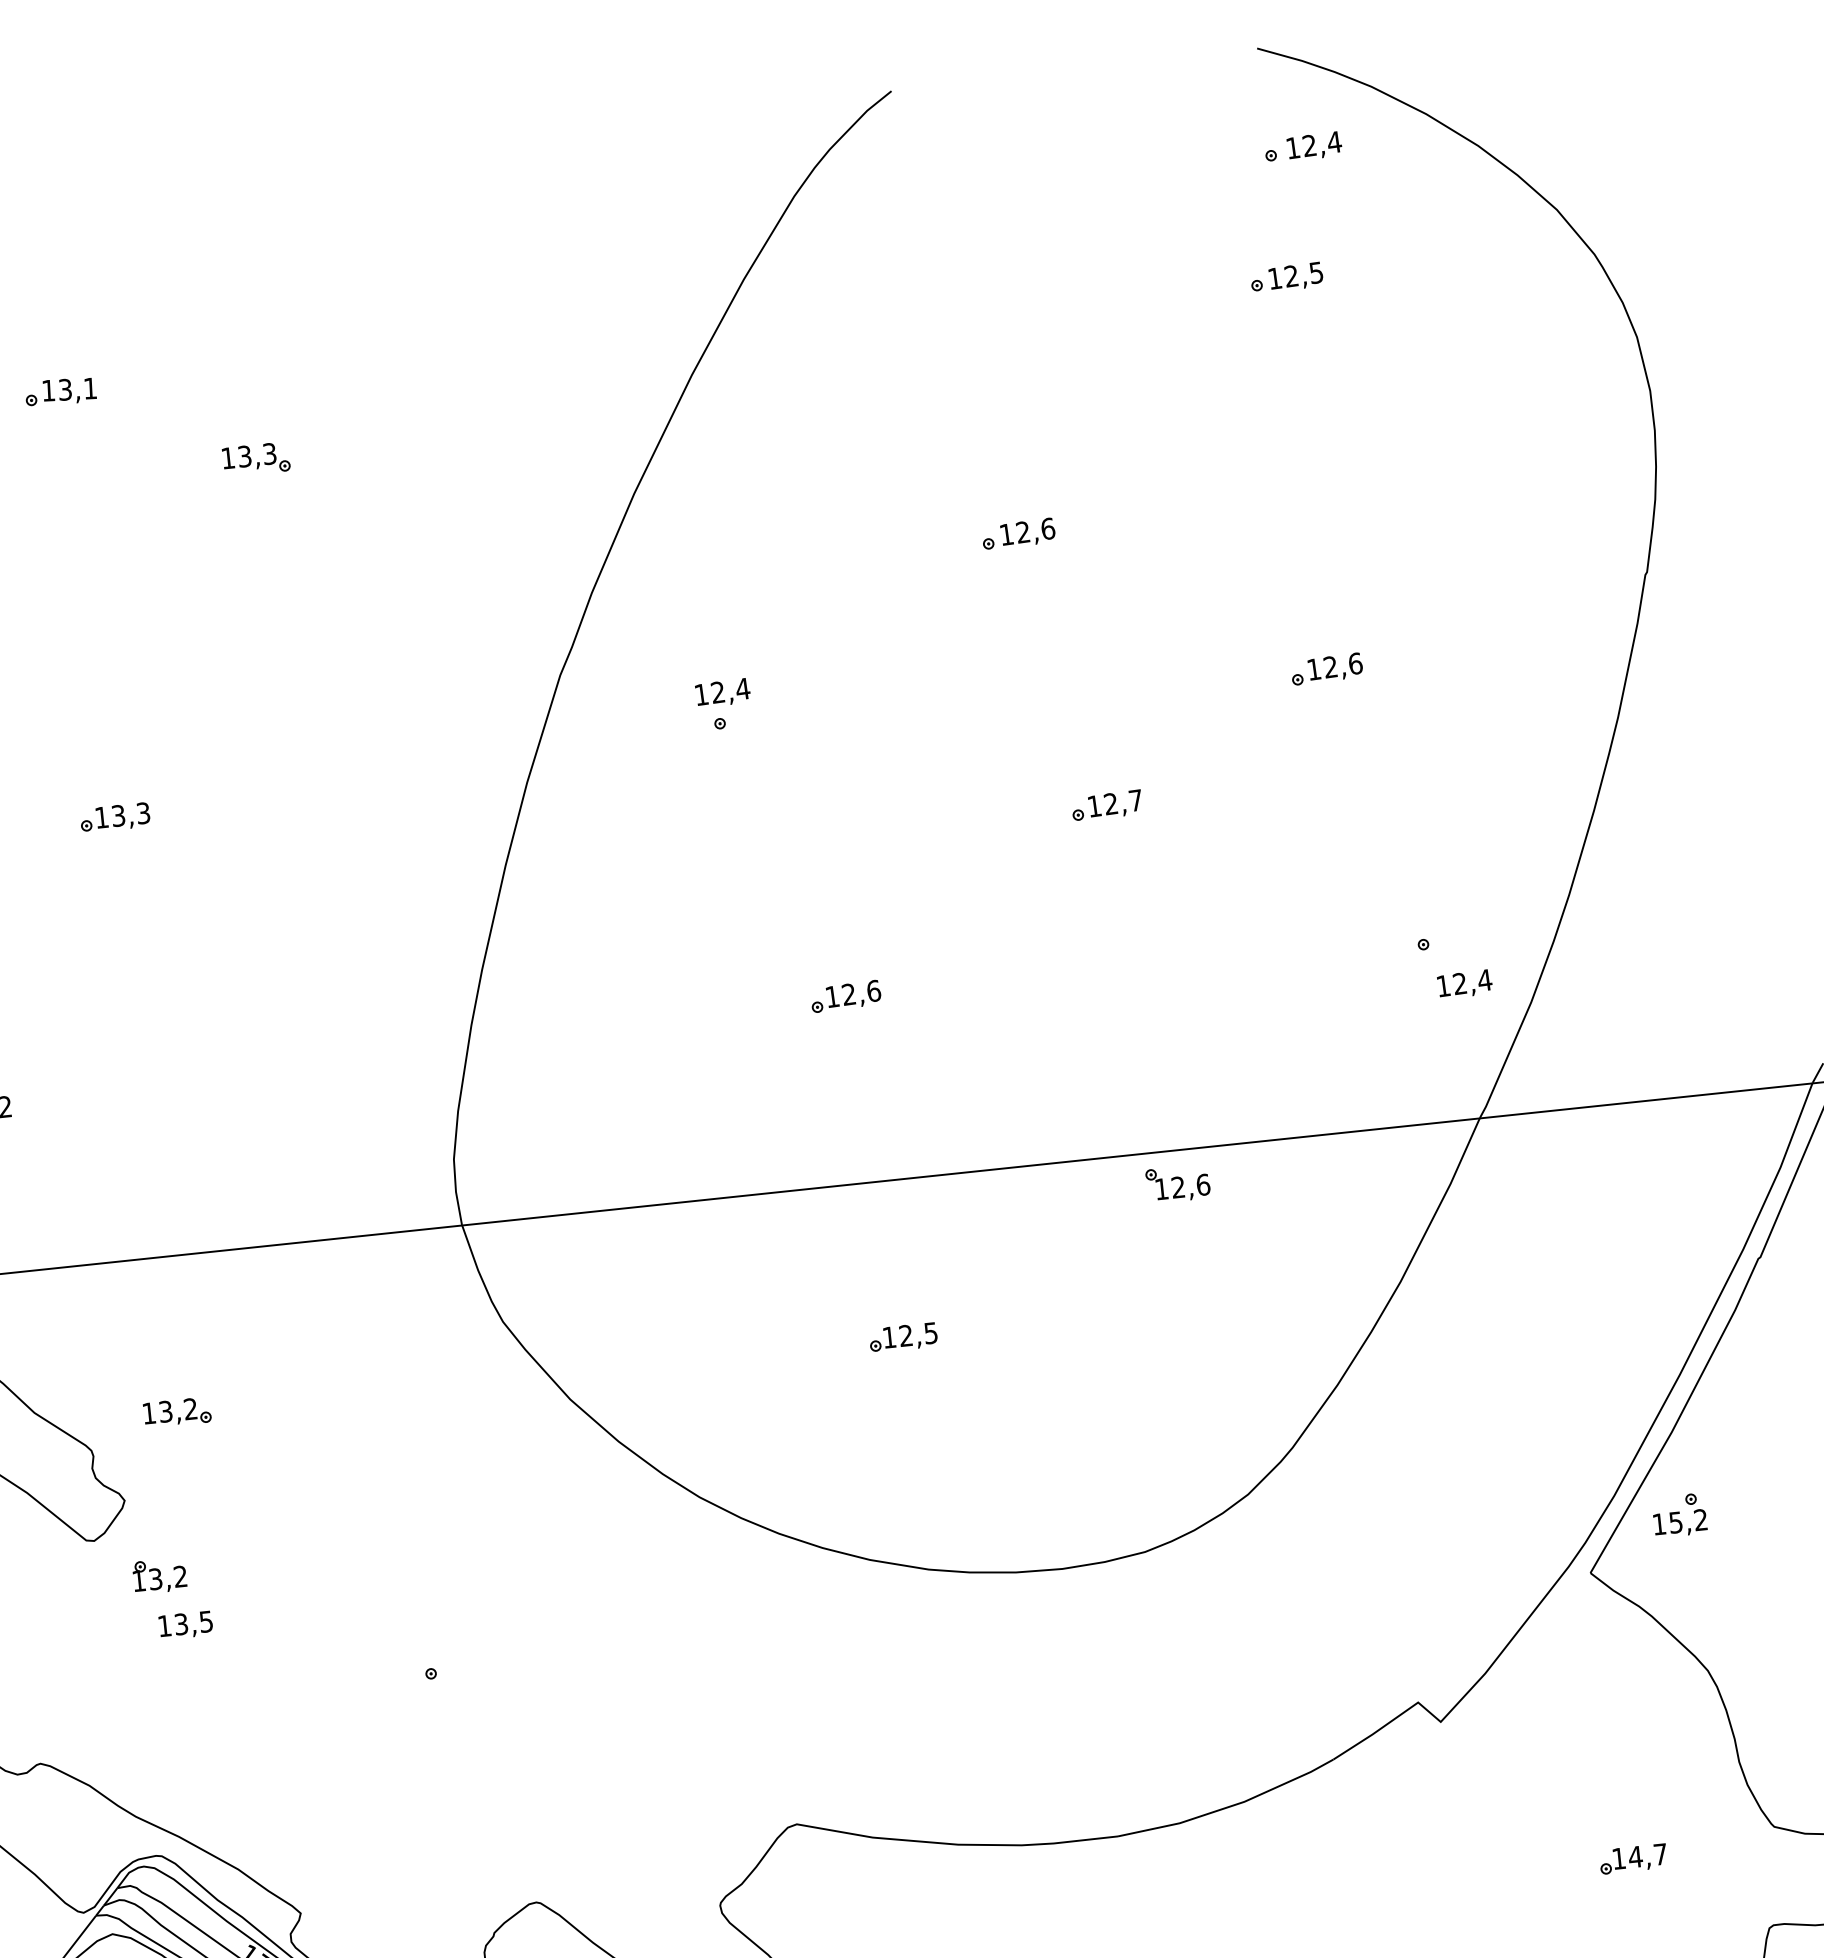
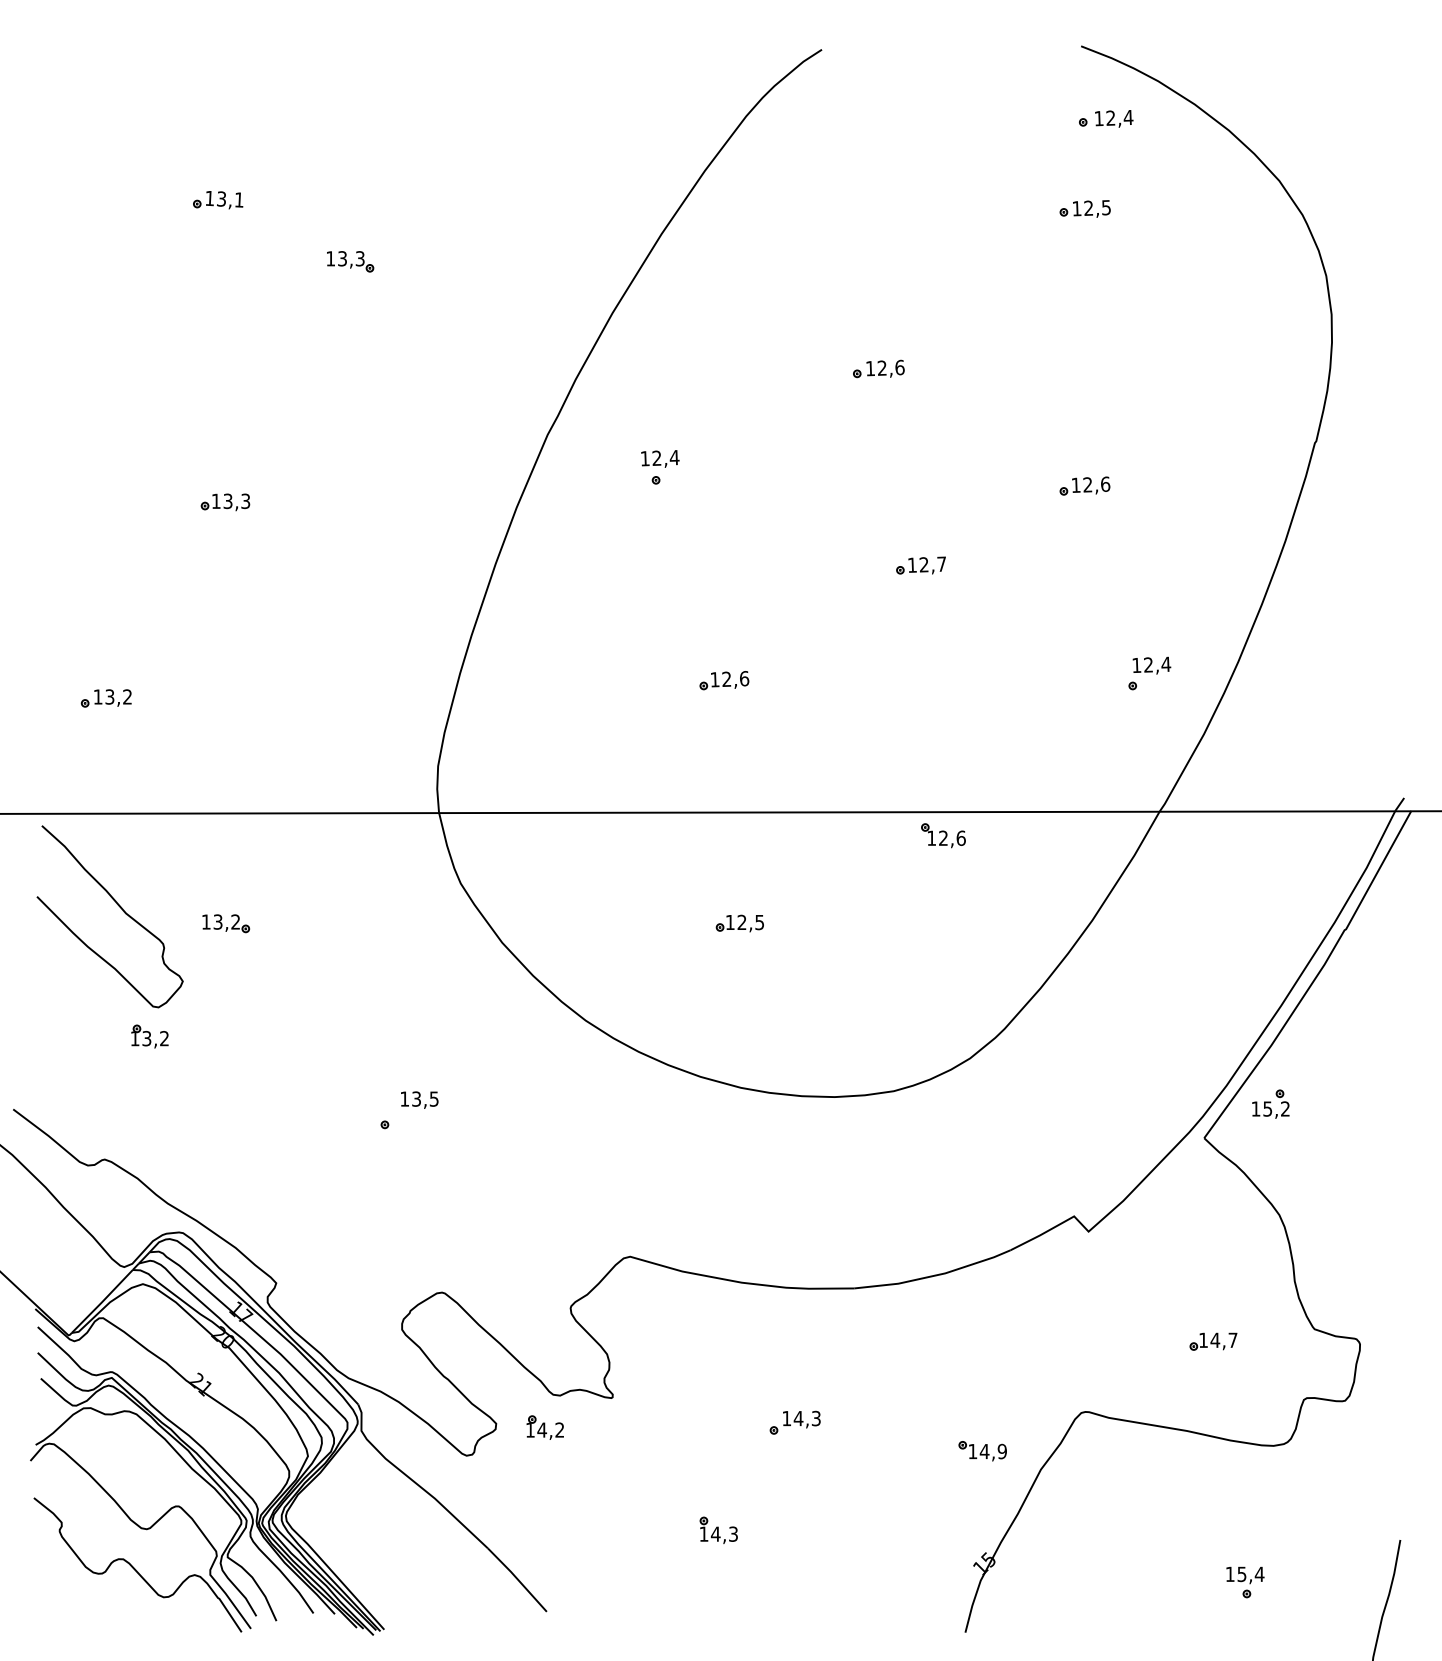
text: (1464, 984) -> (1151, 665), moved
part: (159, 1575) -> (149, 1036), moved
text: (185, 1624) -> (419, 1099), moved

